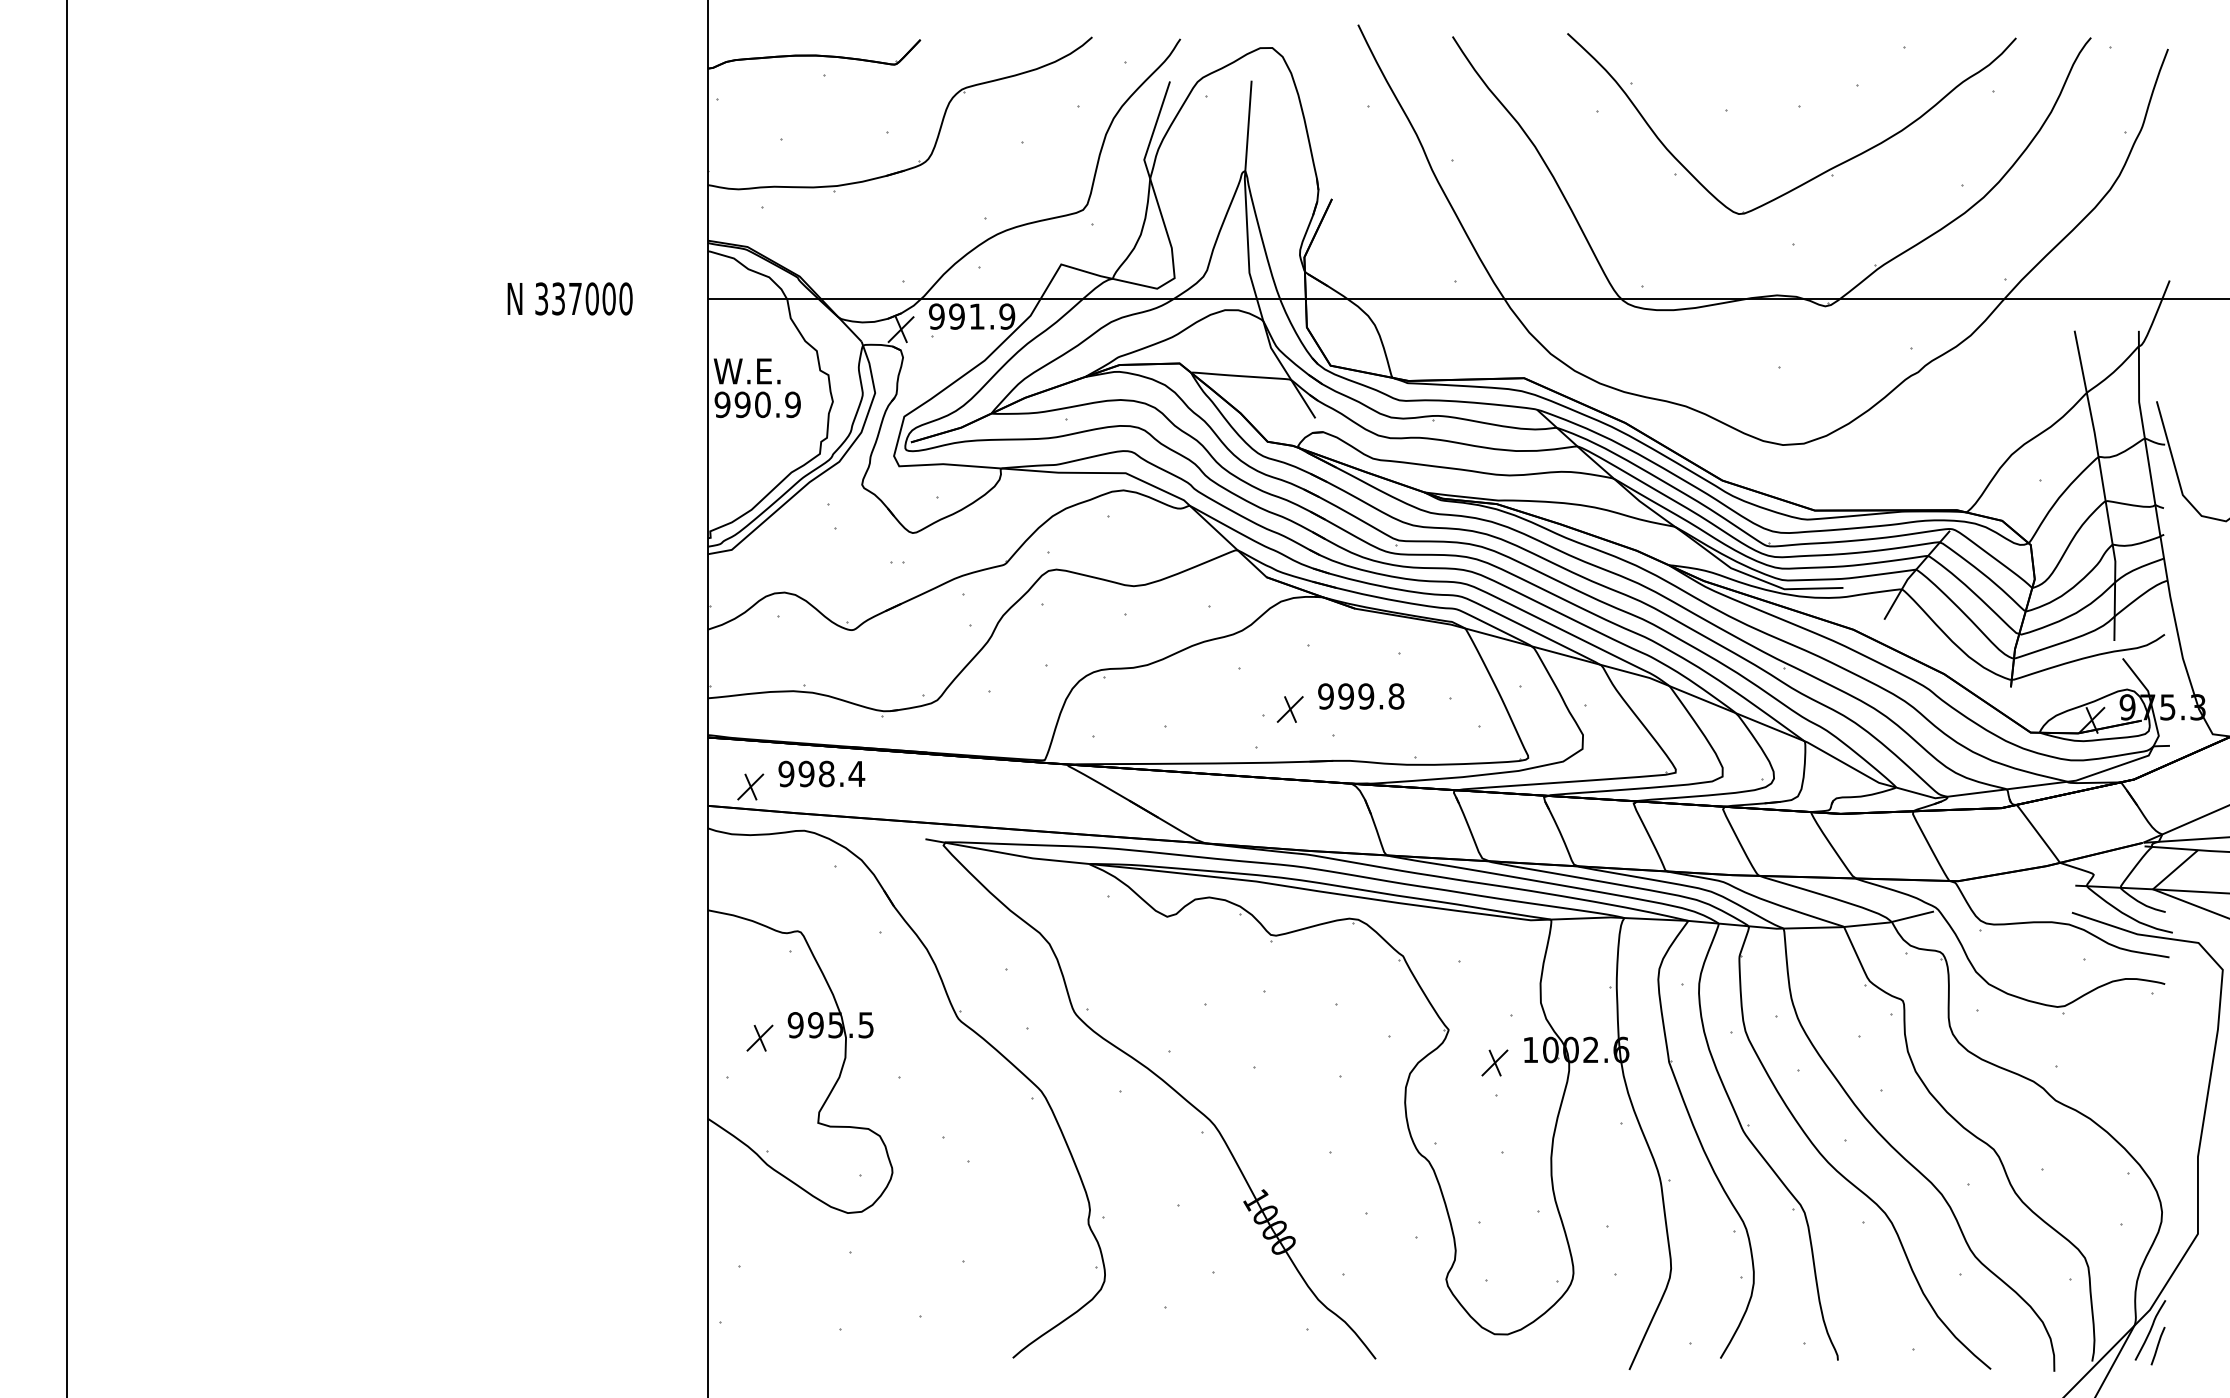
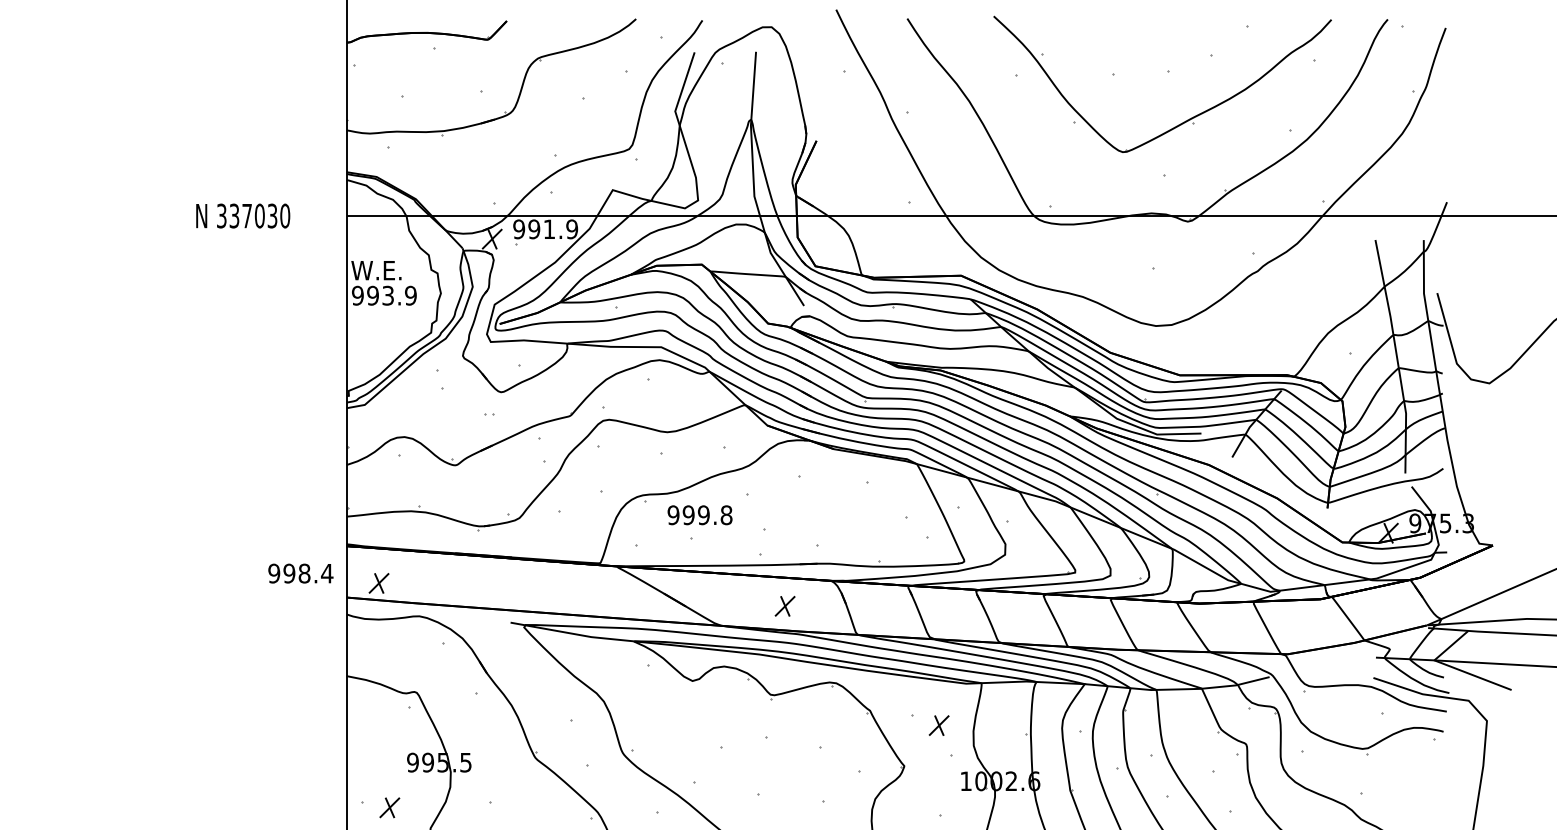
text: (608, 298) -> (272, 215), 337000 -> 337030
text: (762, 404) -> (387, 295), 990.9 -> 993.9
text: (1361, 696) -> (700, 515), moved
part: (1289, 709) -> (784, 606), moved
text: (821, 773) -> (300, 573), moved
part: (759, 1037) -> (389, 807), moved
part: (1494, 1062) -> (938, 725), moved

